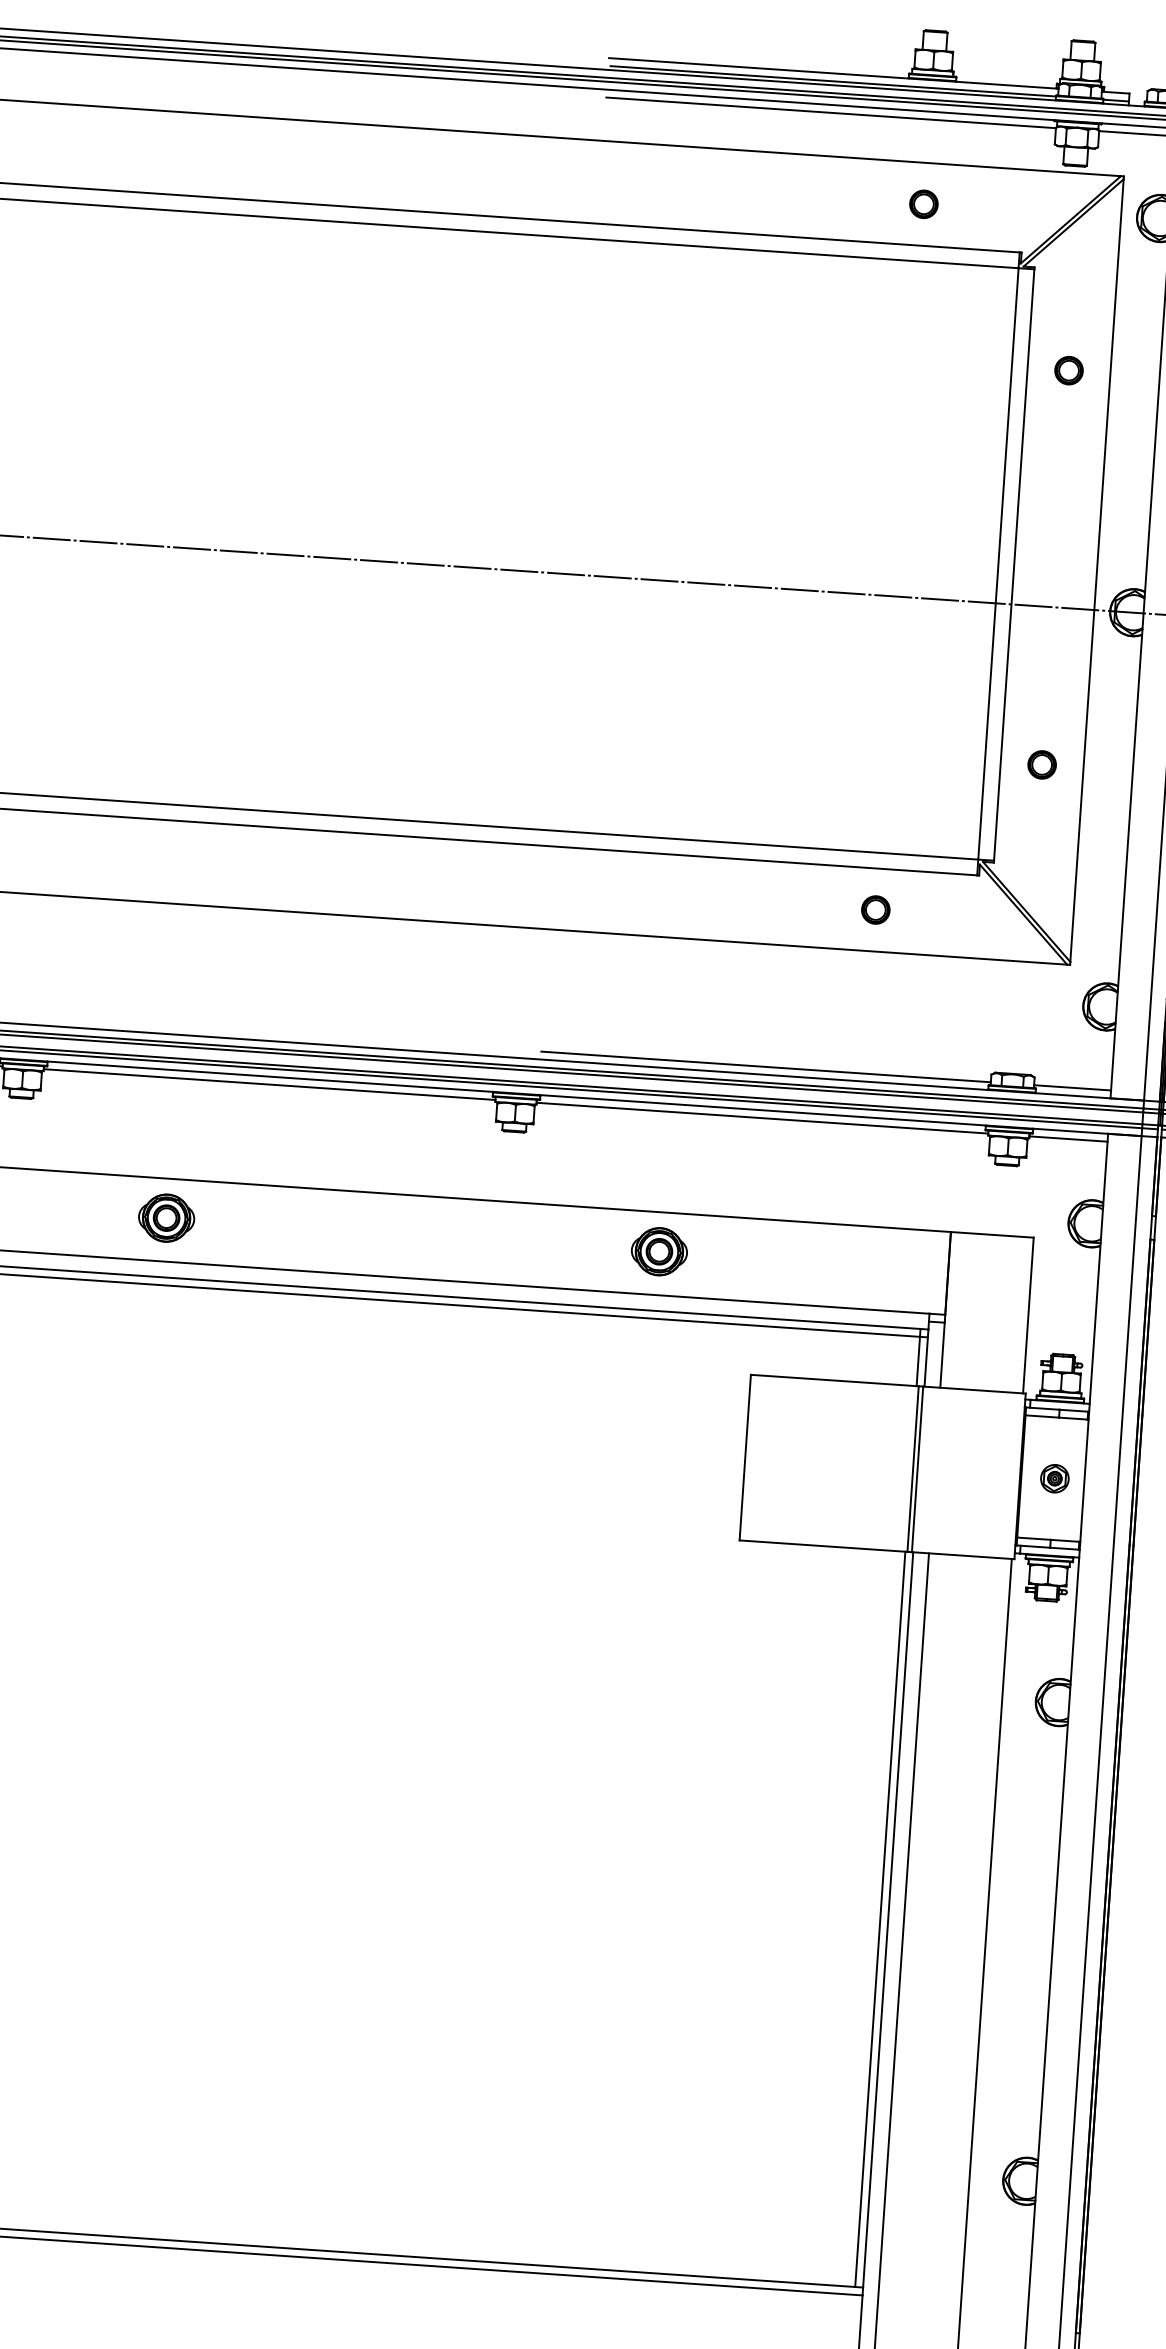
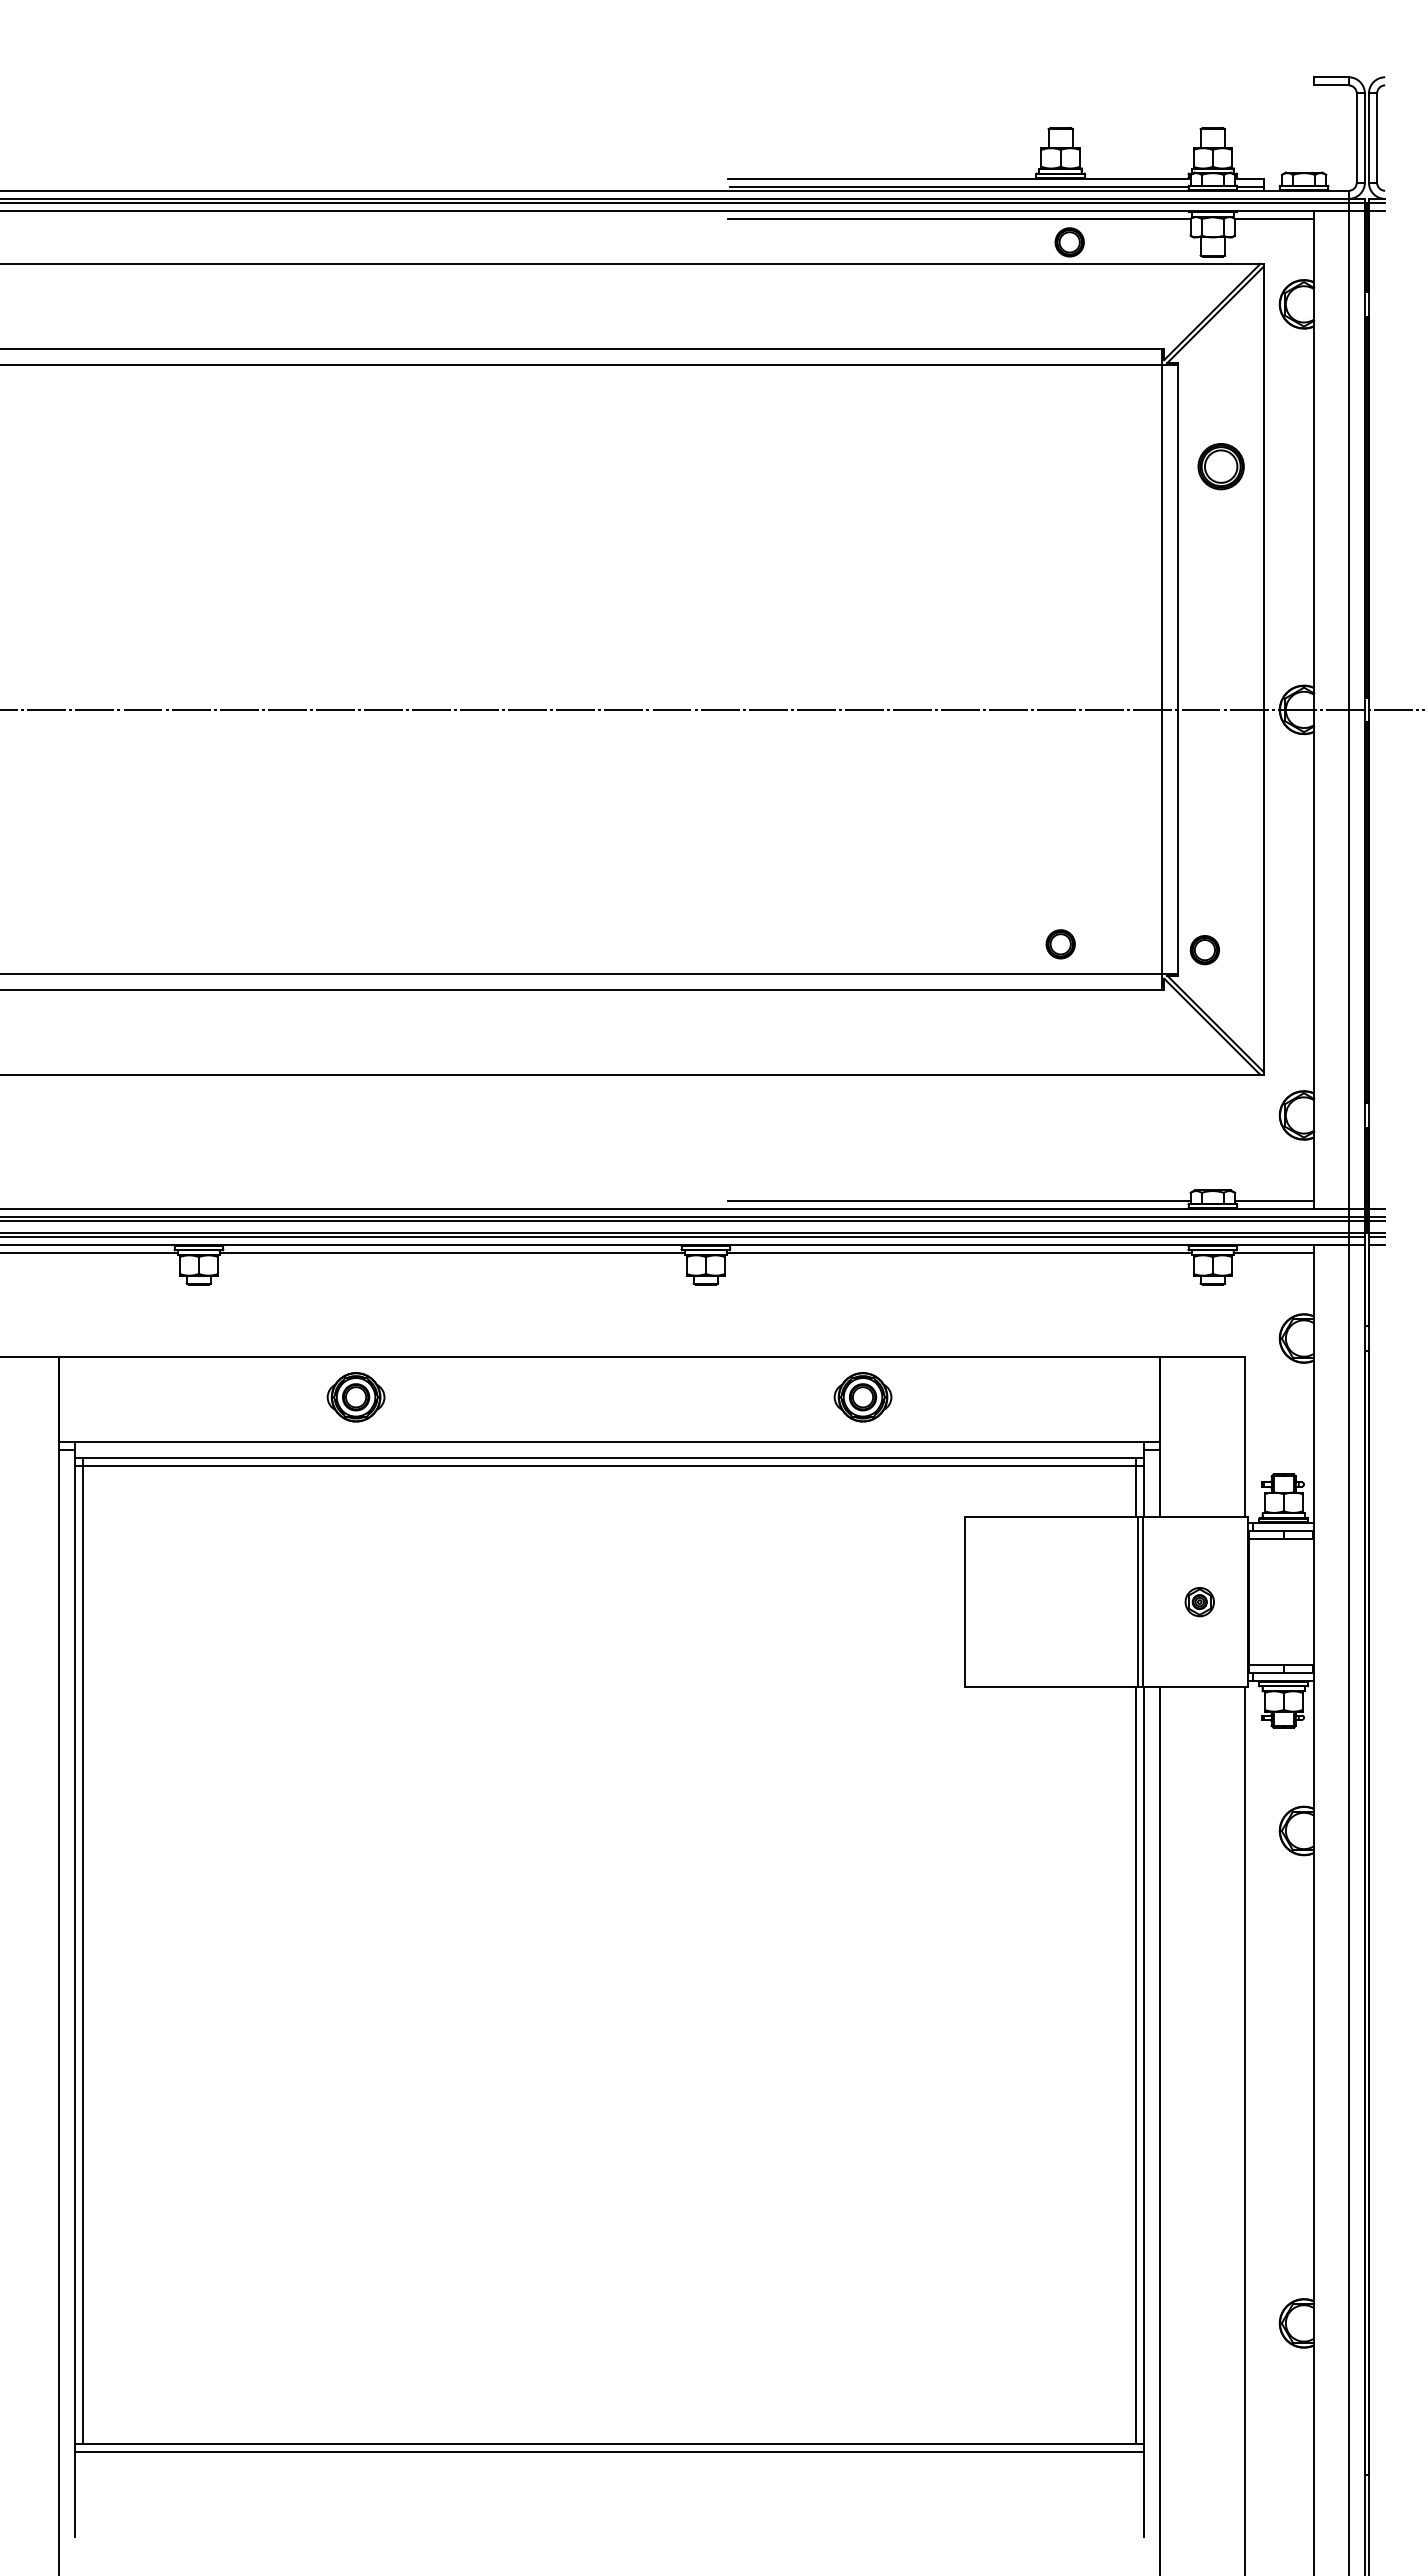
part: (923, 204) -> (1069, 242), moved
part: (1068, 370) -> (1220, 466), size x1.6
part: (1041, 765) -> (1204, 950), moved
part: (875, 910) -> (1060, 944), moved
part: (1054, 1479) -> (1199, 1602), moved

